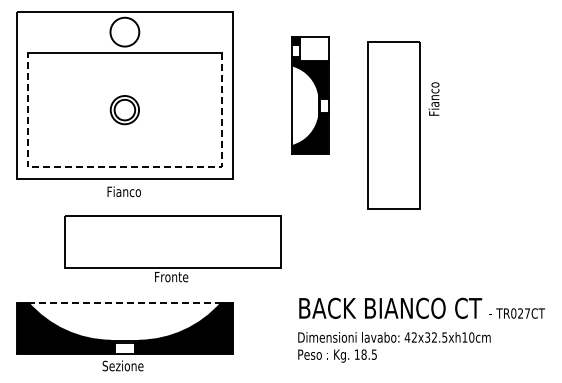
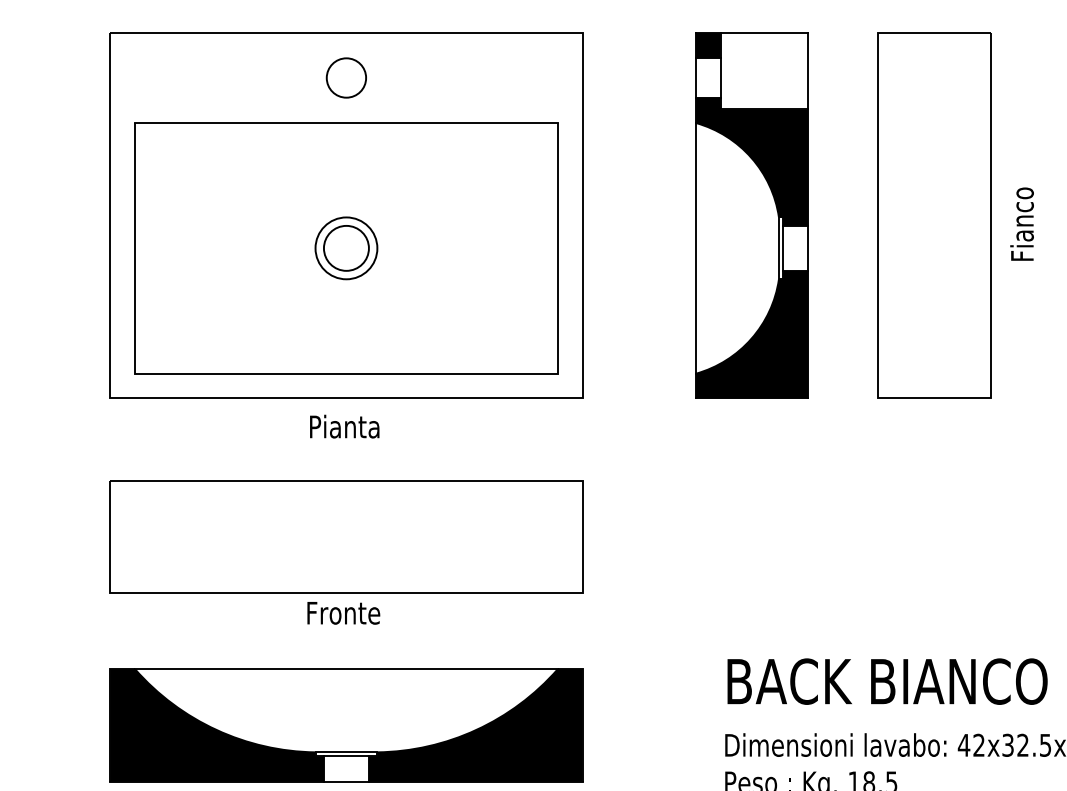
circle: (124, 32) -> (345, 78), size x0.62
part: (310, 95) -> (752, 216), size x1.43
part: (393, 125) -> (933, 216), moved
line: (124, 167) -> (345, 373), dashed -> solid
text: (123, 191) -> (343, 426), Fianco -> Pianta
part: (172, 248) -> (345, 550), moved
line: (124, 302) -> (345, 668), dashed -> solid

